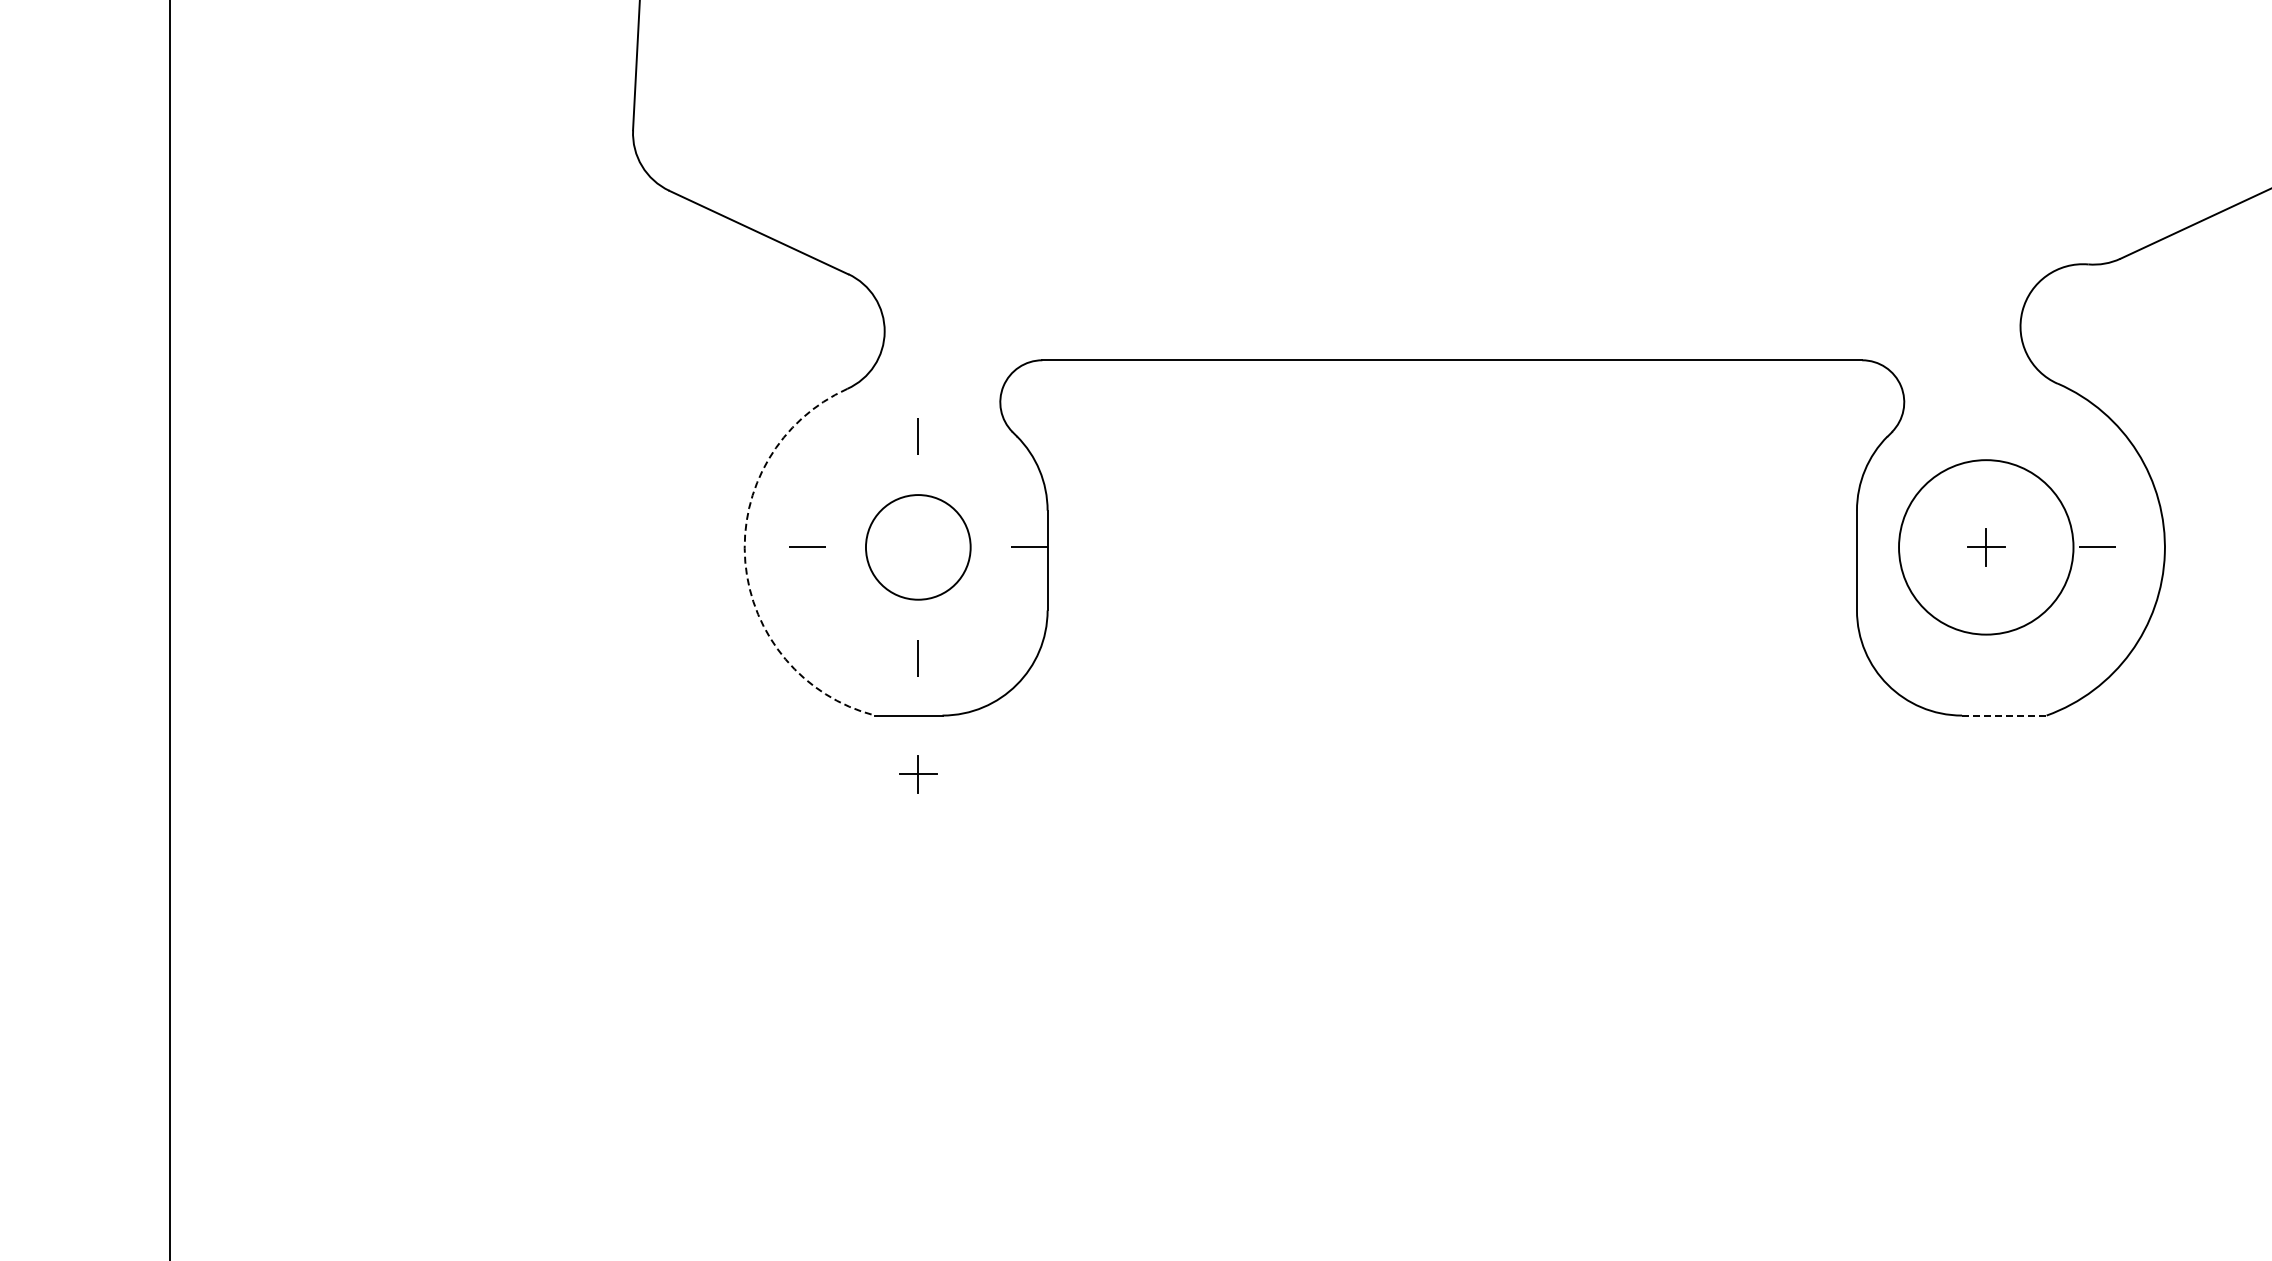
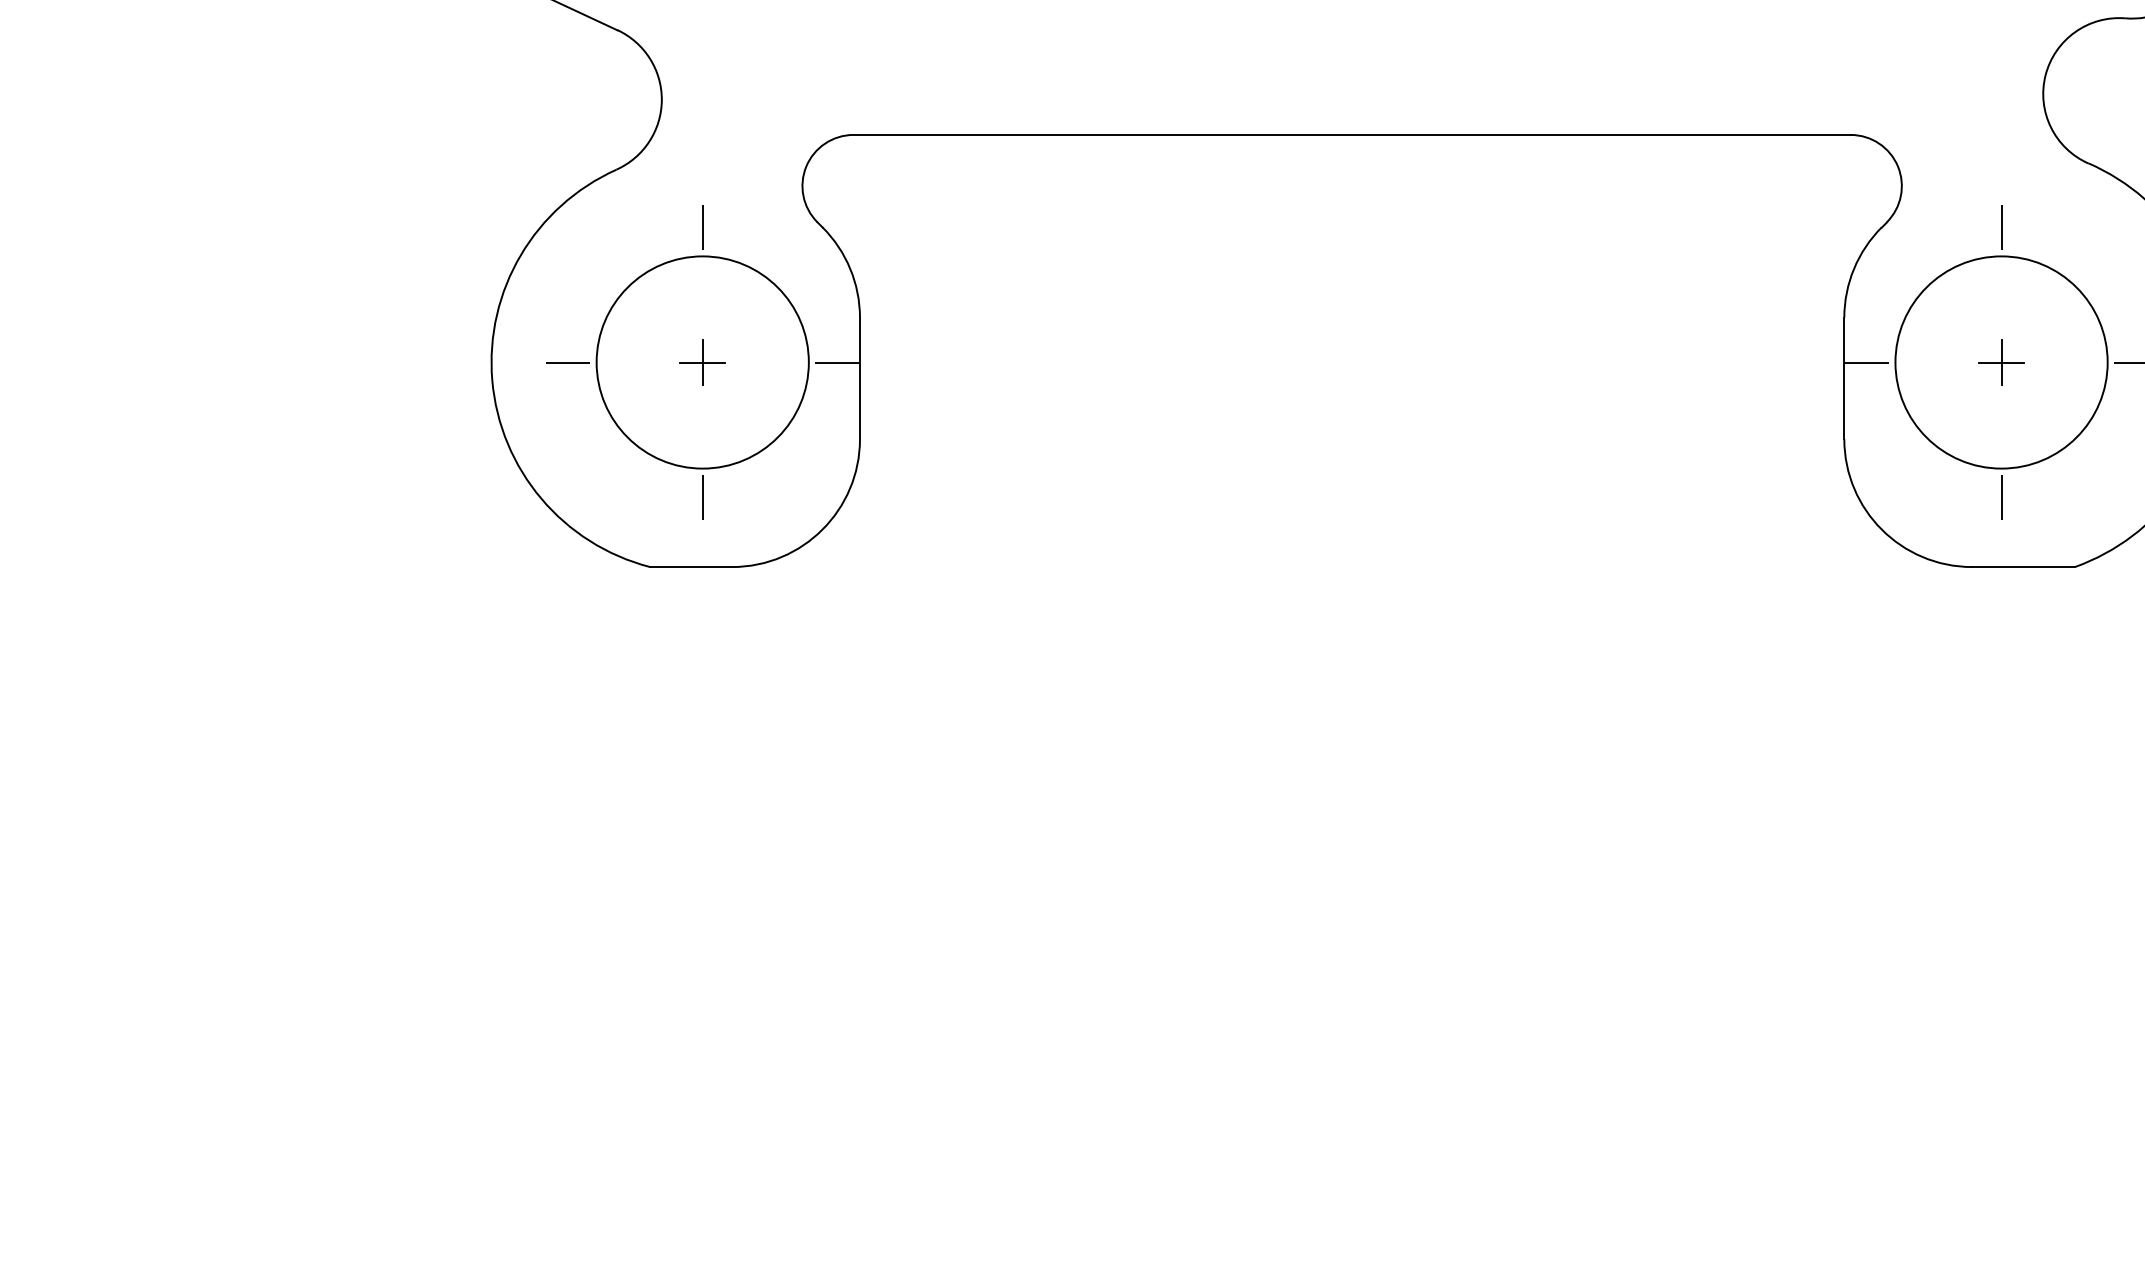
line: (1986, 436) -> (2001, 227), added
circle: (918, 547) -> (702, 362), size x1.67
line: (1874, 547) -> (1865, 362), added
arc: (745, 561) -> (492, 379), dashed -> solid
line: (1986, 657) -> (2001, 496), added
line: (2004, 715) -> (2023, 566), dashed -> solid
part: (918, 774) -> (702, 362), moved

